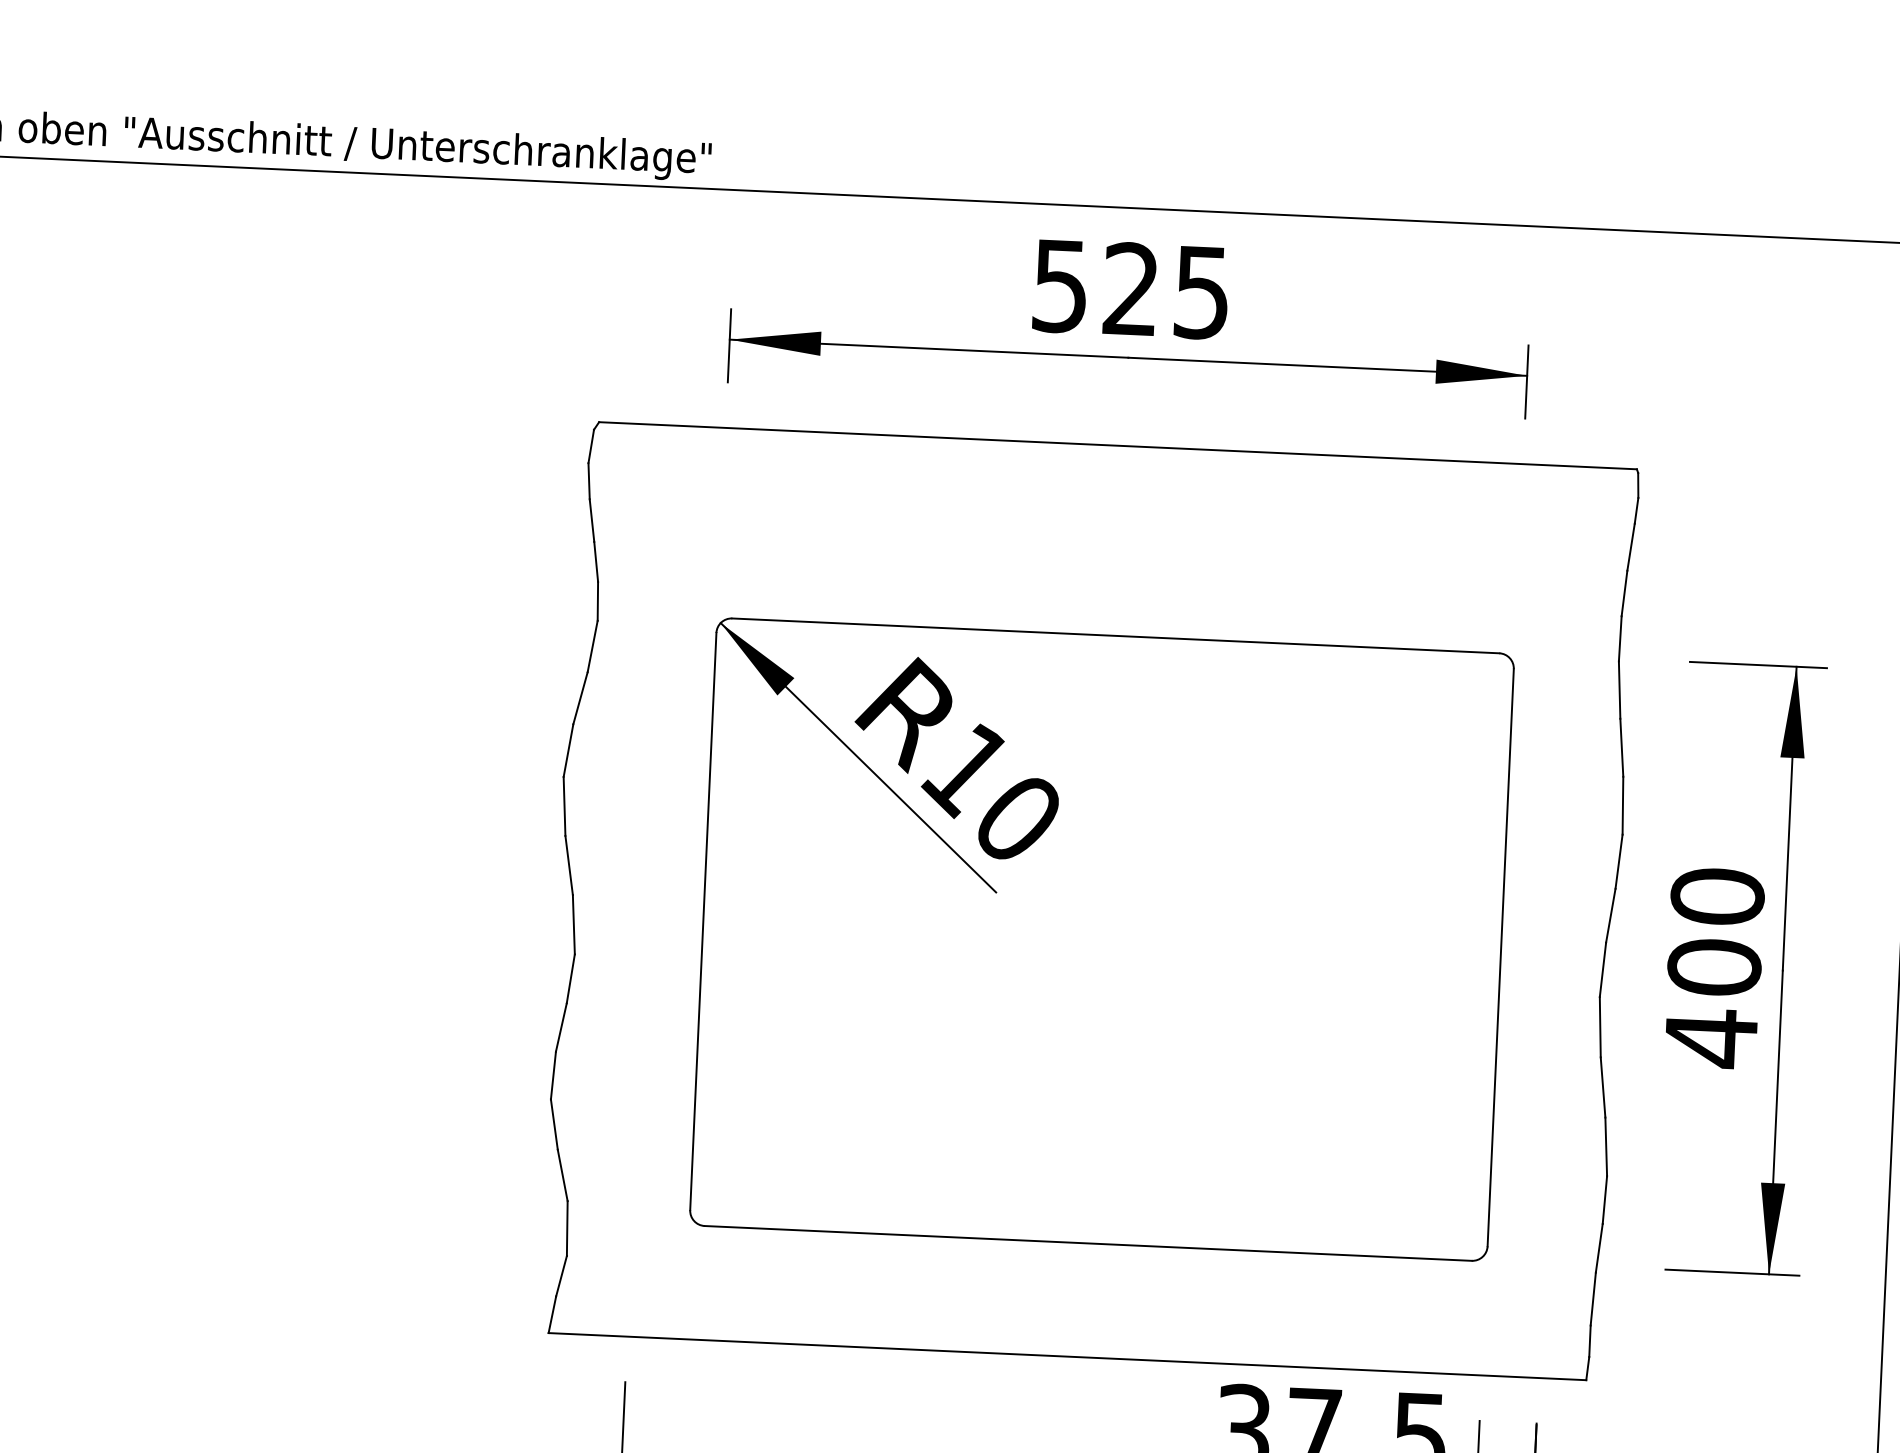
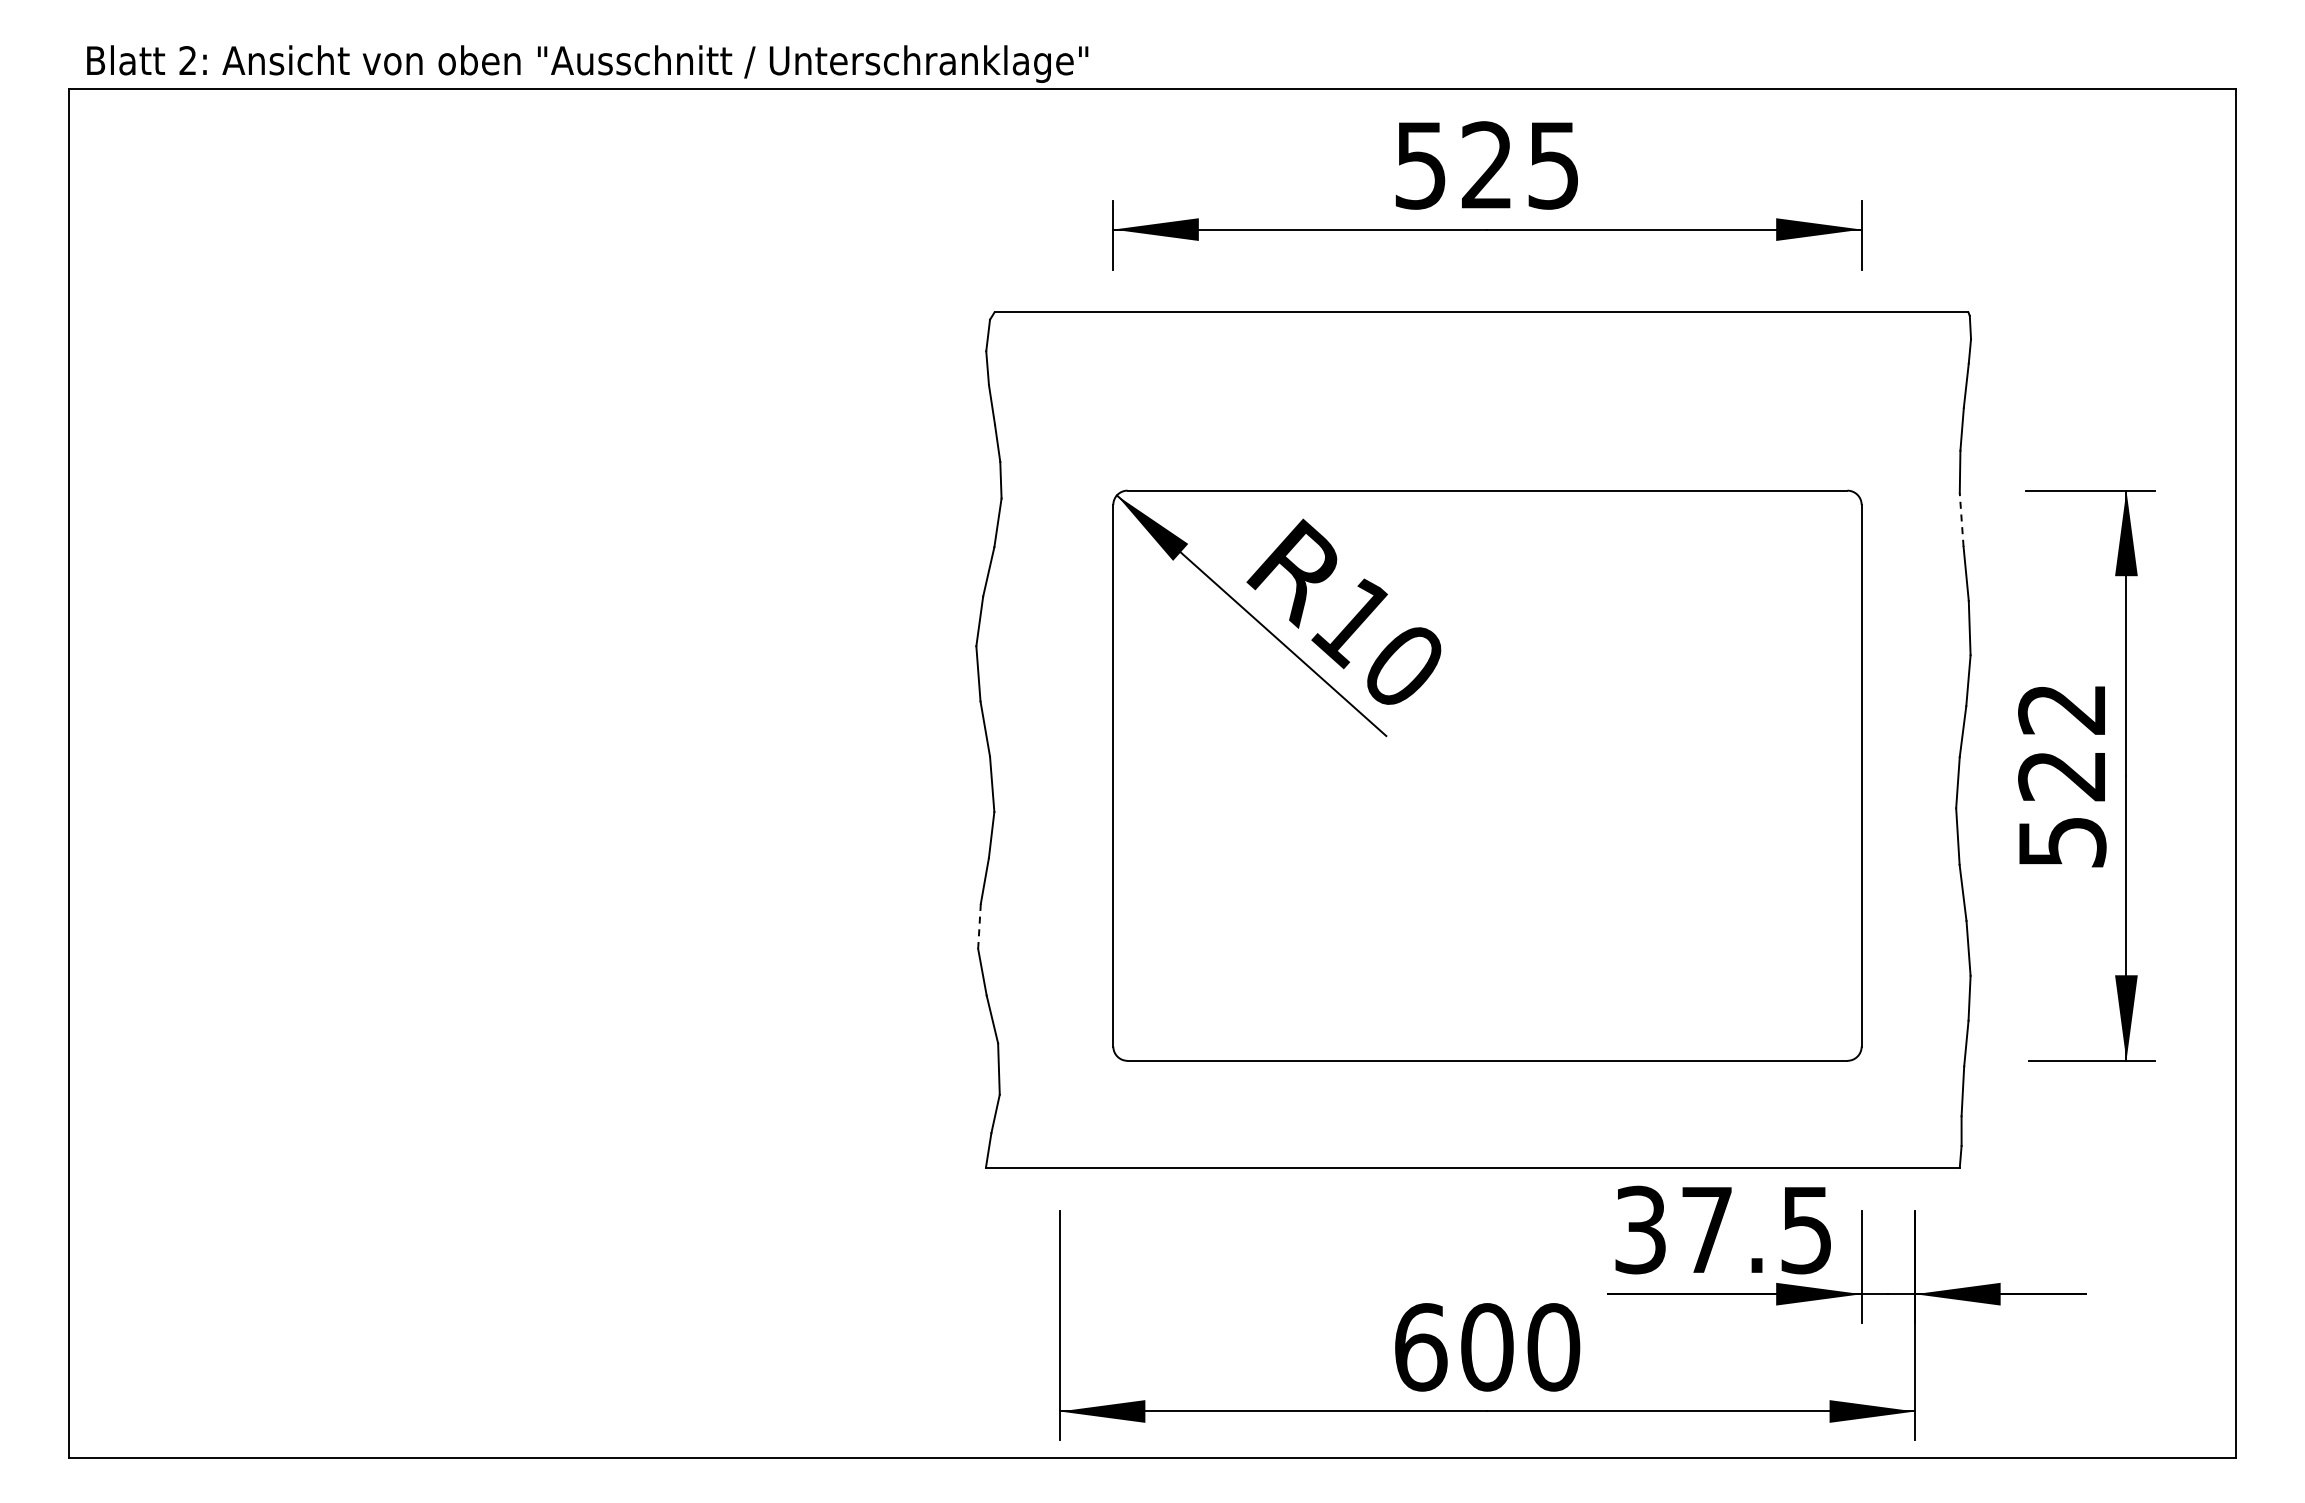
line: (1619, 689) -> (1961, 519), solid -> dashed
text: (1714, 968) -> (2062, 776), 400 -> 522
line: (553, 1075) -> (979, 926), solid -> dashed

